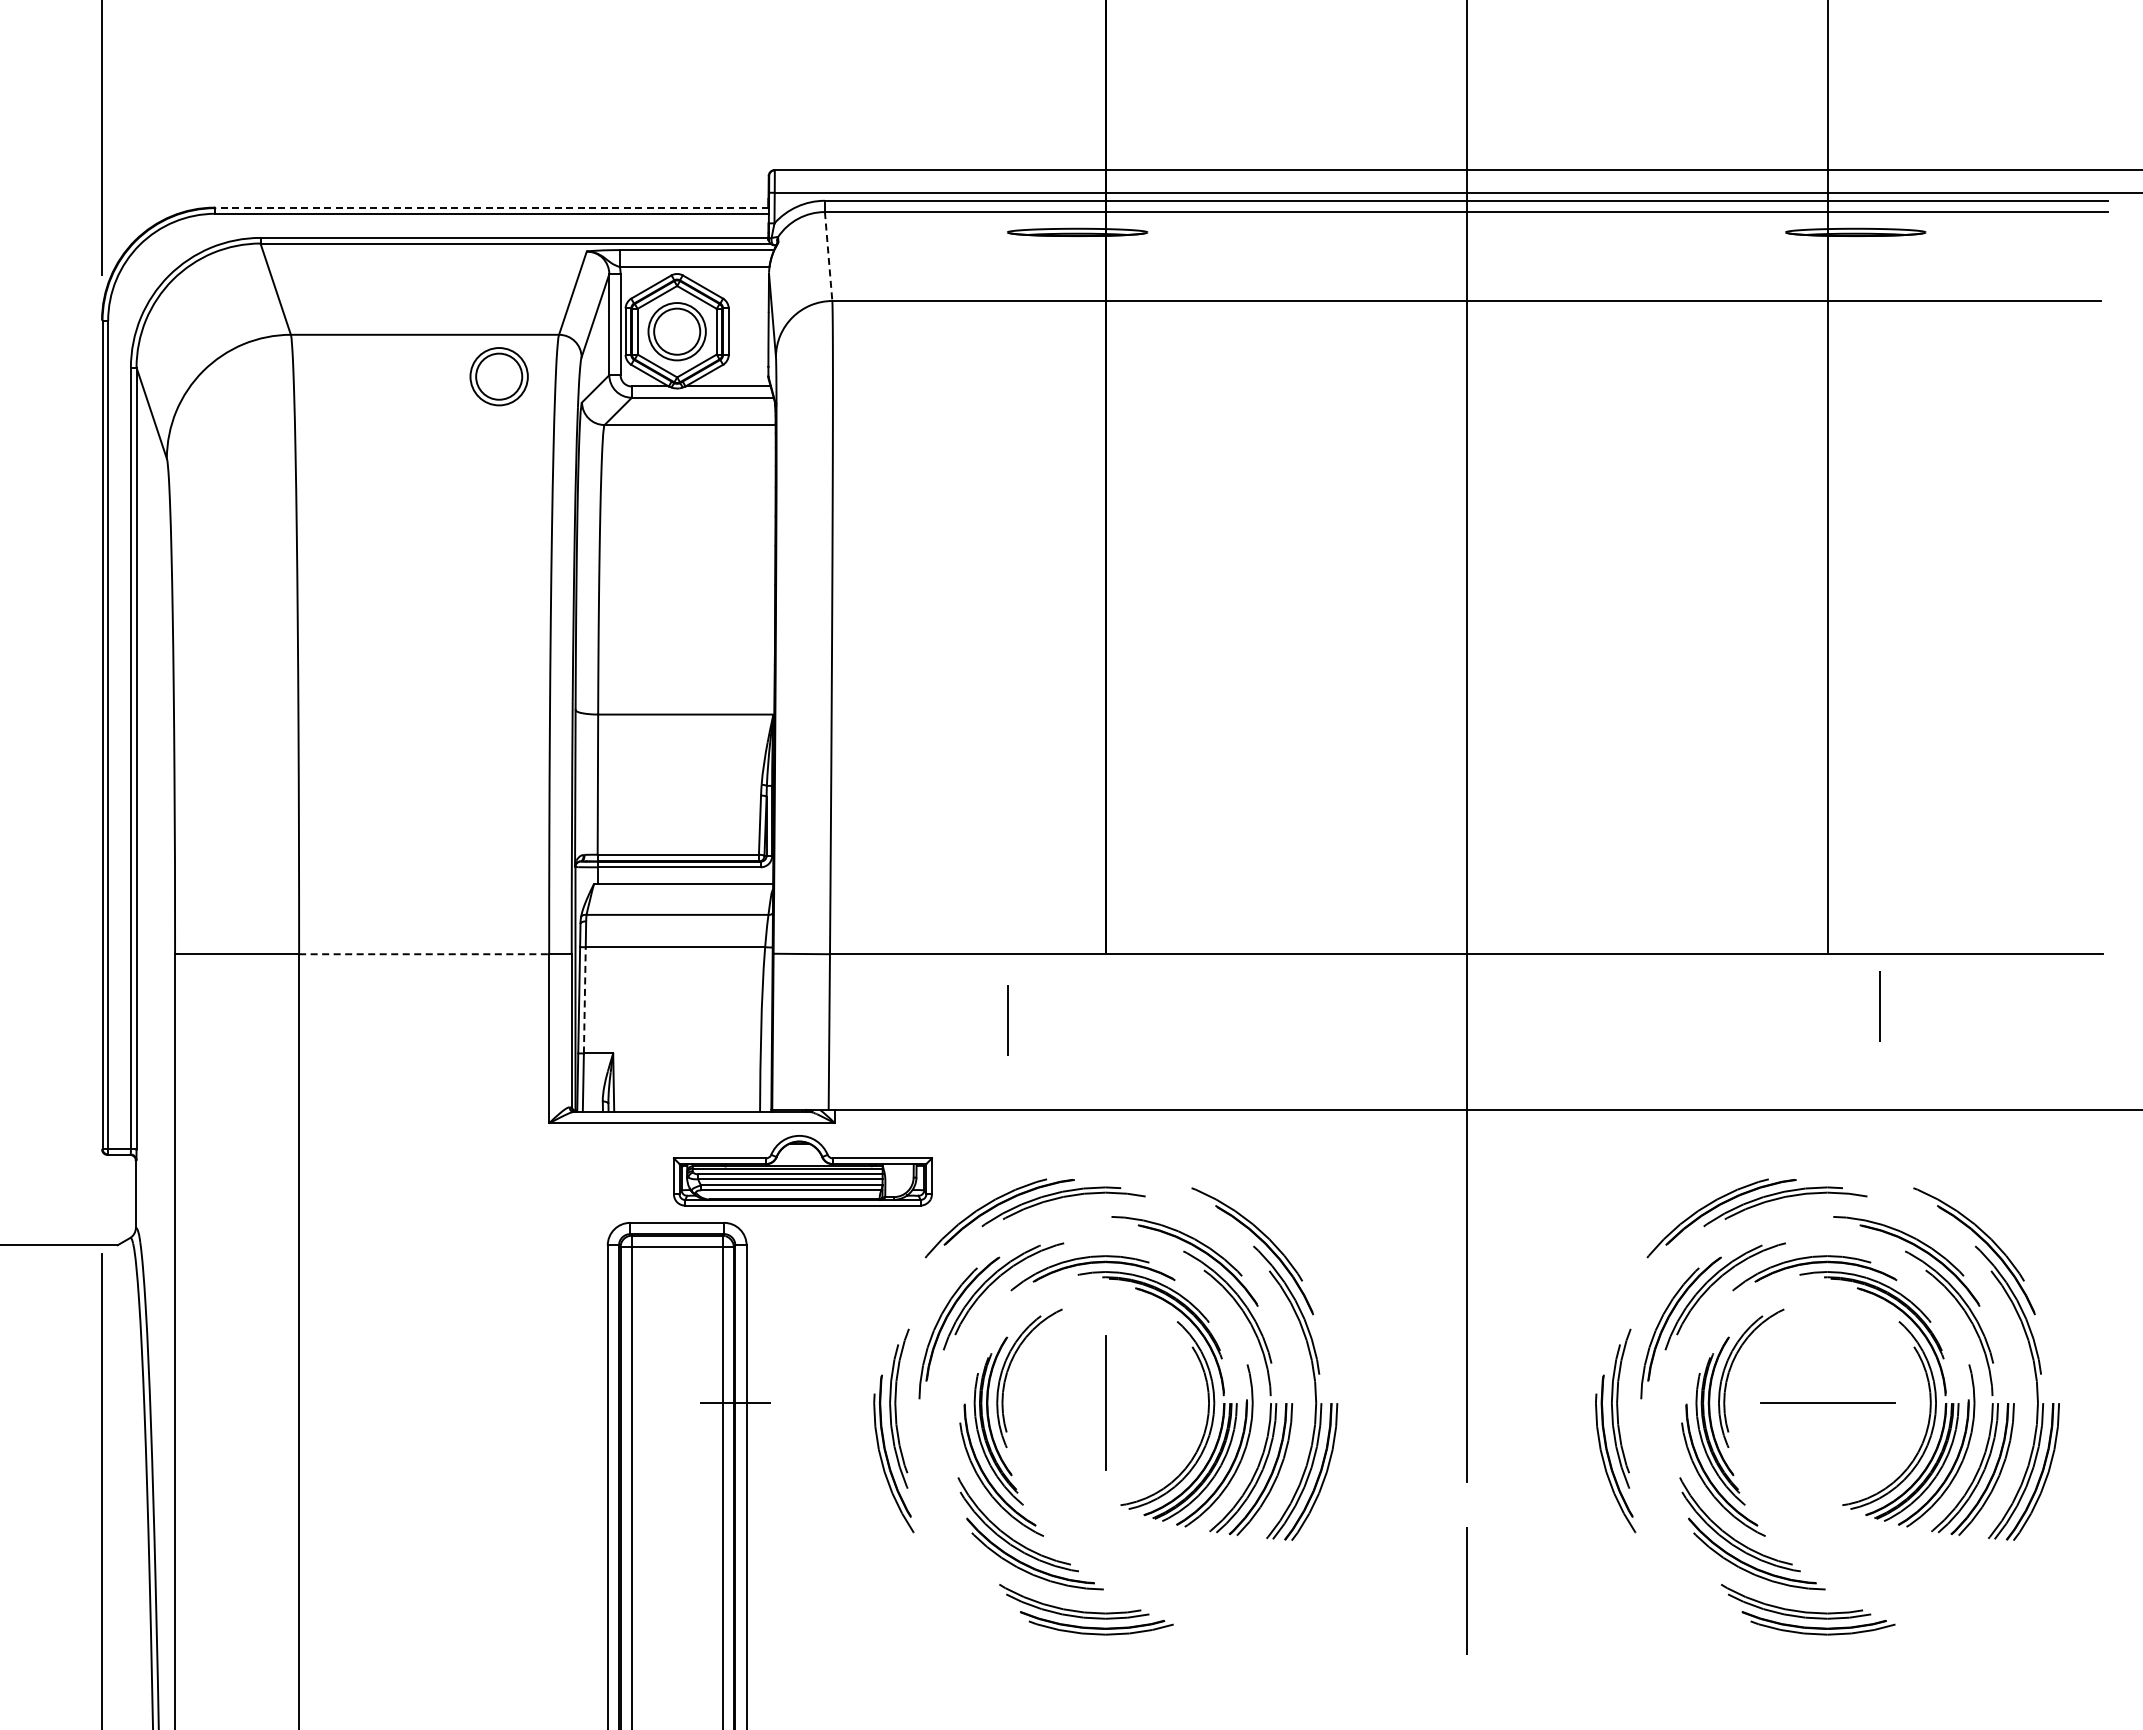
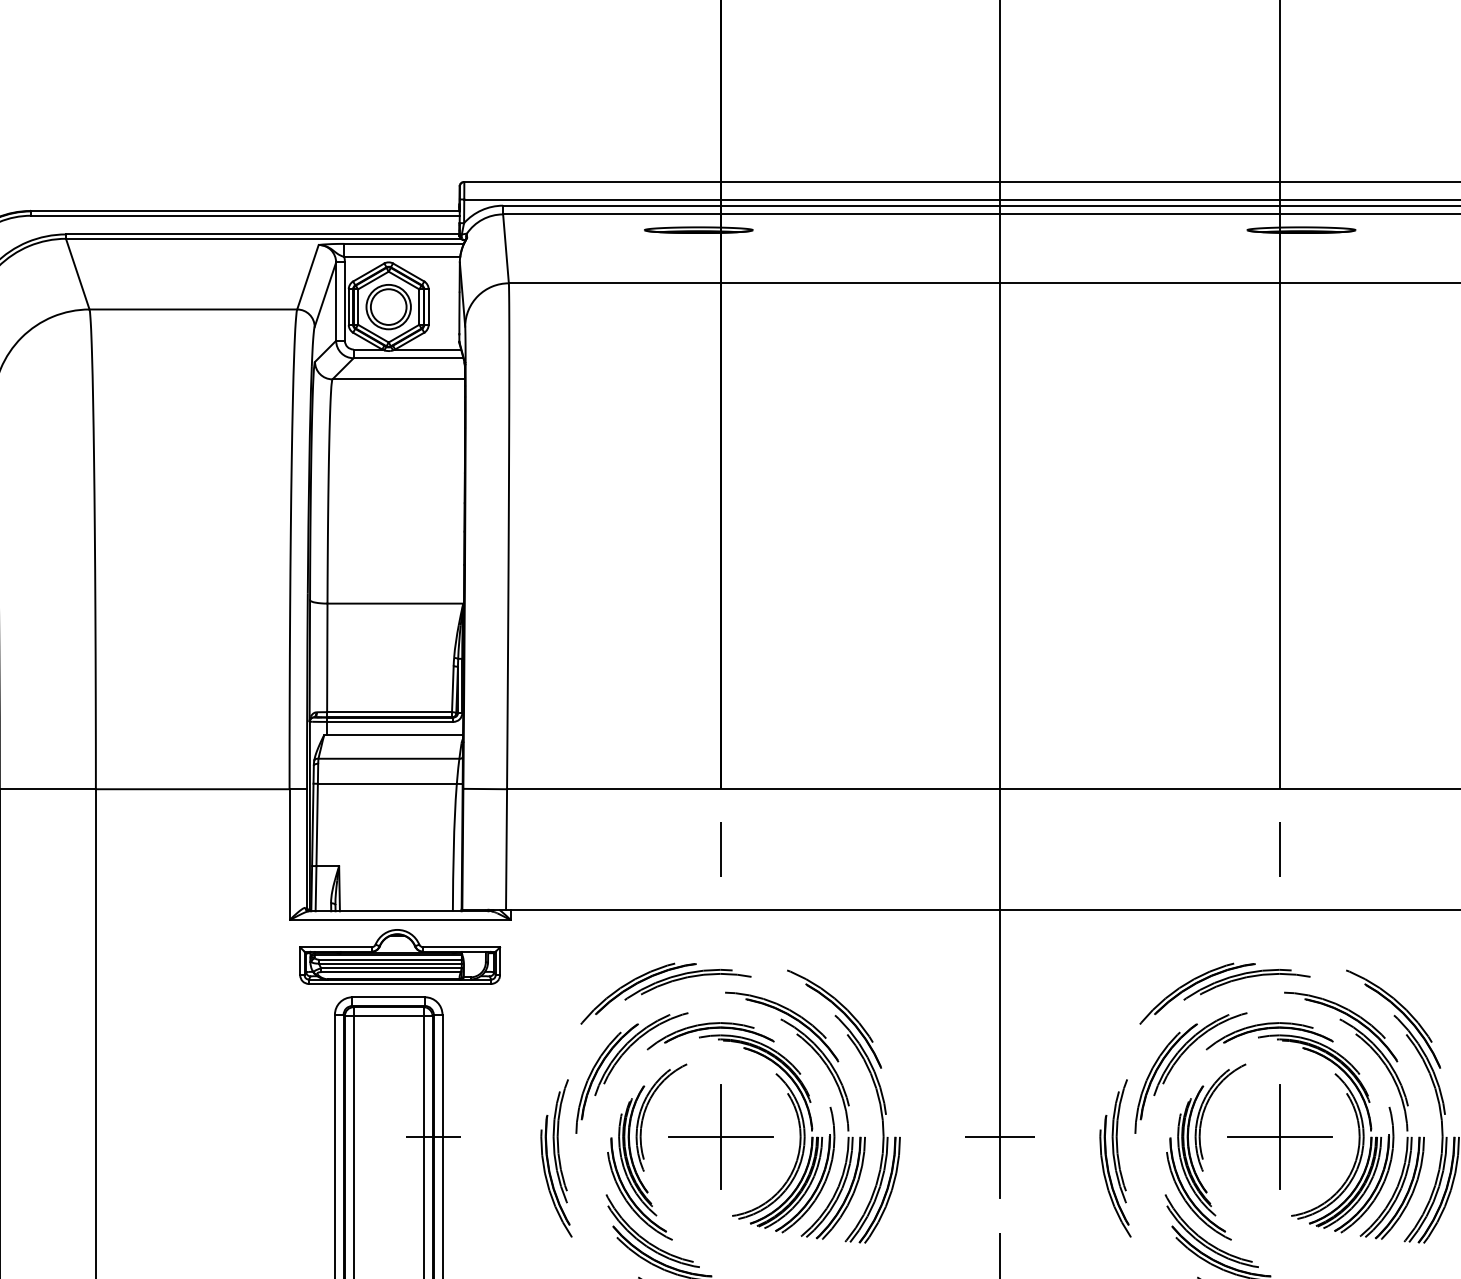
line: (492, 208) -> (245, 211), dashed -> solid
line: (828, 256) -> (505, 248), dashed -> solid
part: (498, 376) -> (250, 341), removed
line: (424, 954) -> (193, 789), dashed -> solid
line: (584, 999) -> (316, 824), dashed -> solid
line: (1879, 1006) -> (1279, 849), moved
line: (1007, 1020) -> (720, 849), moved
part: (802, 1170) -> (399, 956), moved
line: (1105, 1403) -> (720, 1137), added
line: (1466, 1403) -> (1000, 1137), added
line: (1827, 1403) -> (1279, 1137), added

